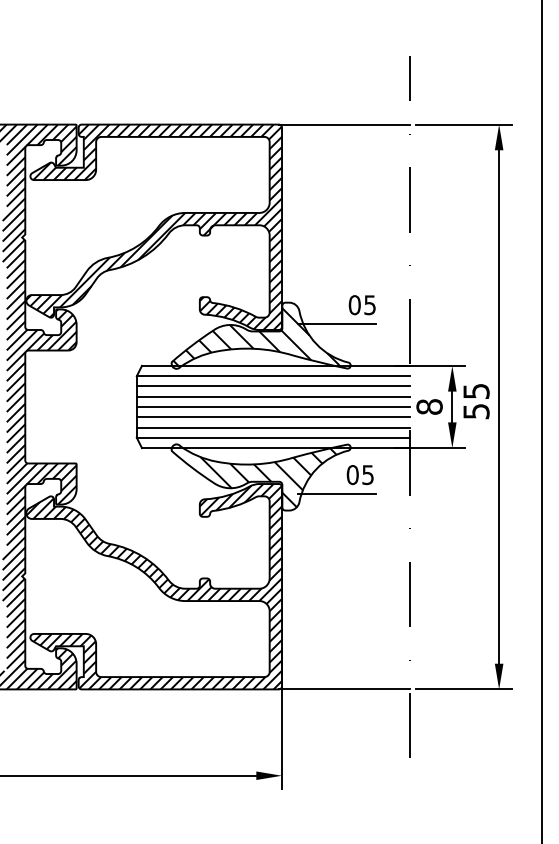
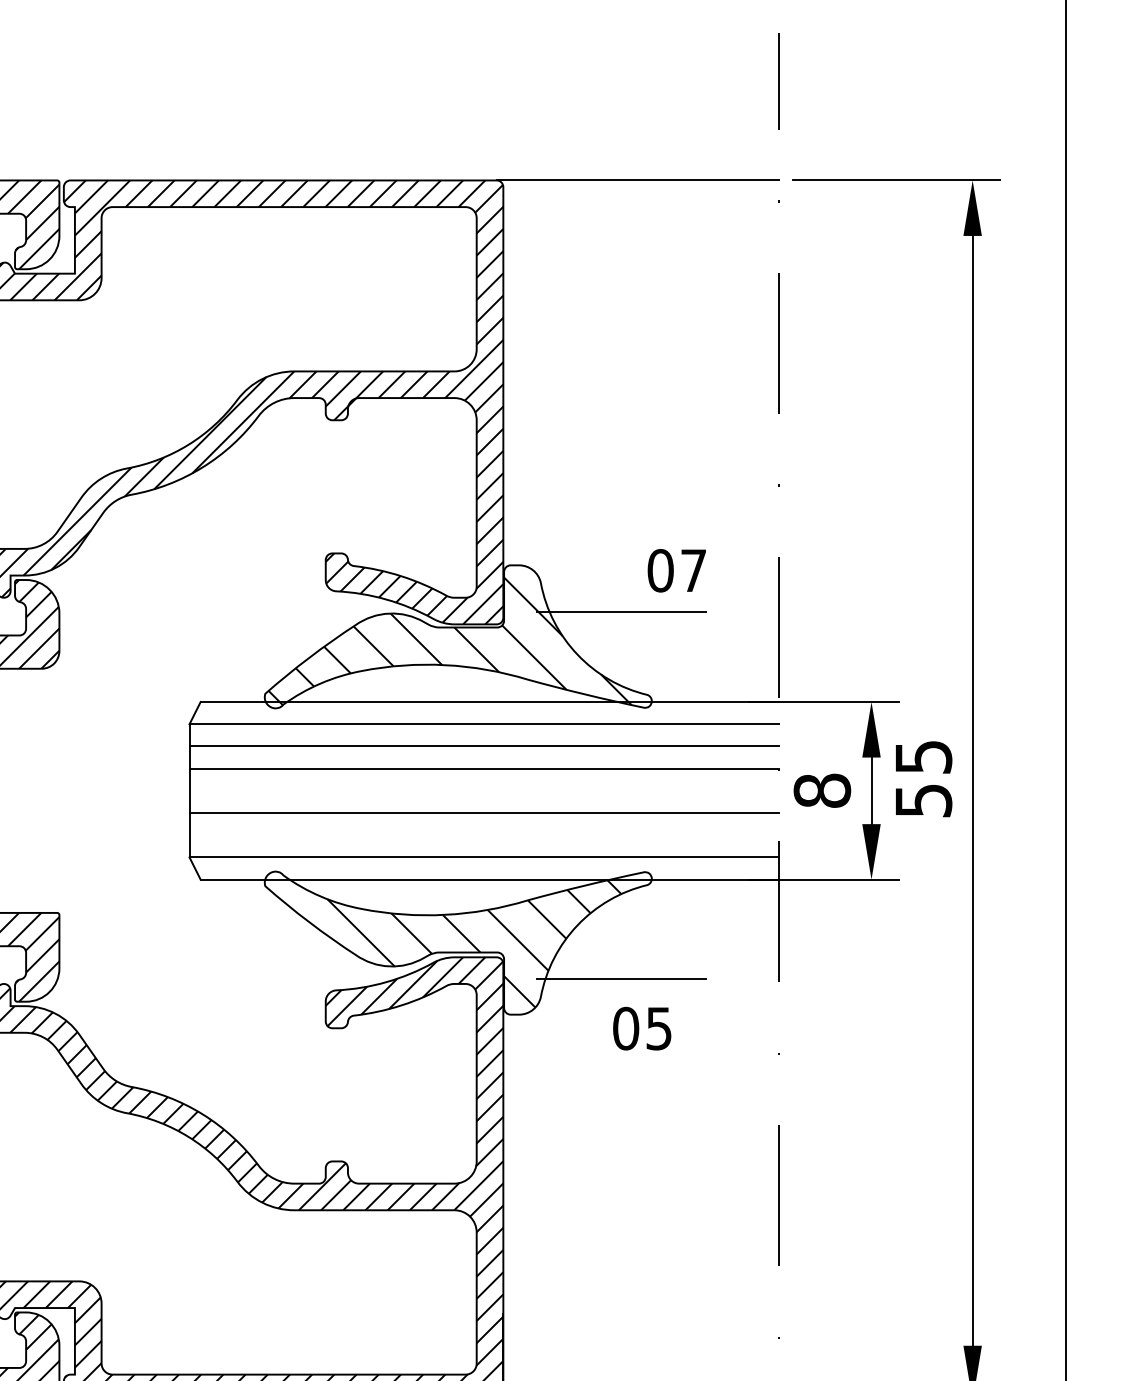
text: (369, 305) -> (692, 571), 05 -> 07
line: (272, 407) -> (482, 791), removed
line: (272, 427) -> (482, 835), removed
text: (359, 475) -> (640, 1029), moved

